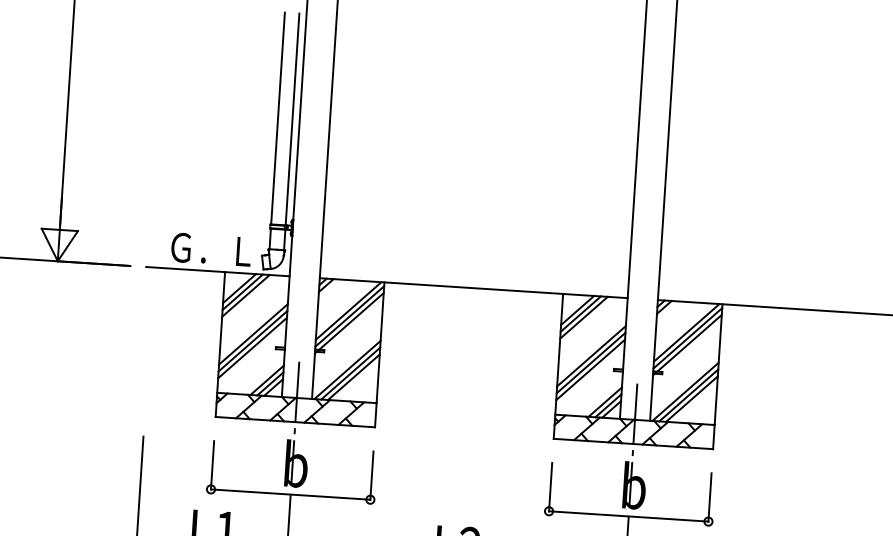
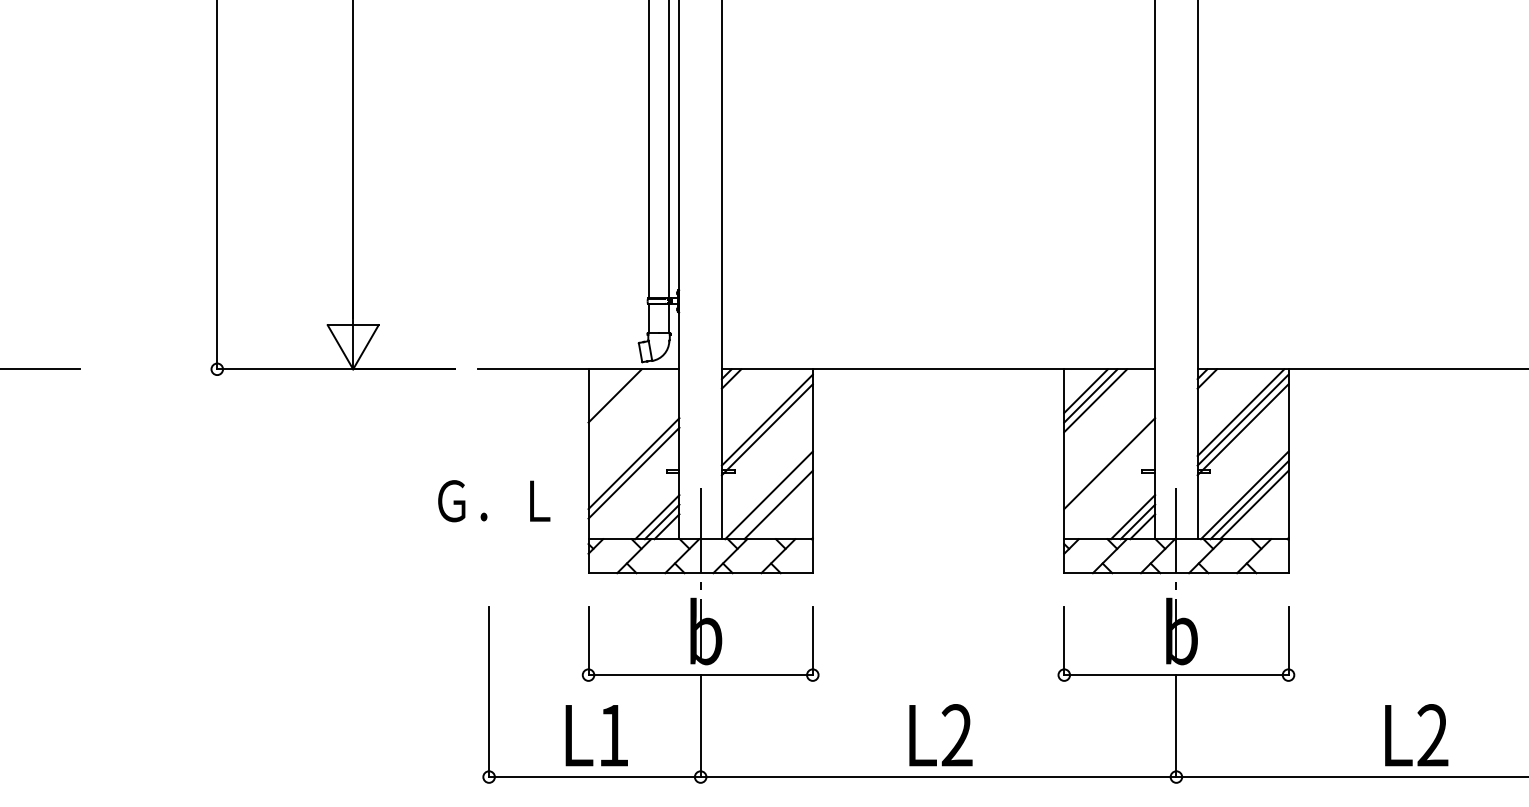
text: (211, 249) -> (494, 501), moved
line: (239, 288) -> (610, 390), removed
line: (245, 295) -> (619, 400), removed
line: (348, 310) -> (764, 412), removed
line: (253, 333) -> (633, 453), removed
line: (591, 355) -> (1109, 453), removed
line: (590, 369) -> (1109, 472), removed
line: (350, 373) -> (773, 500), removed

